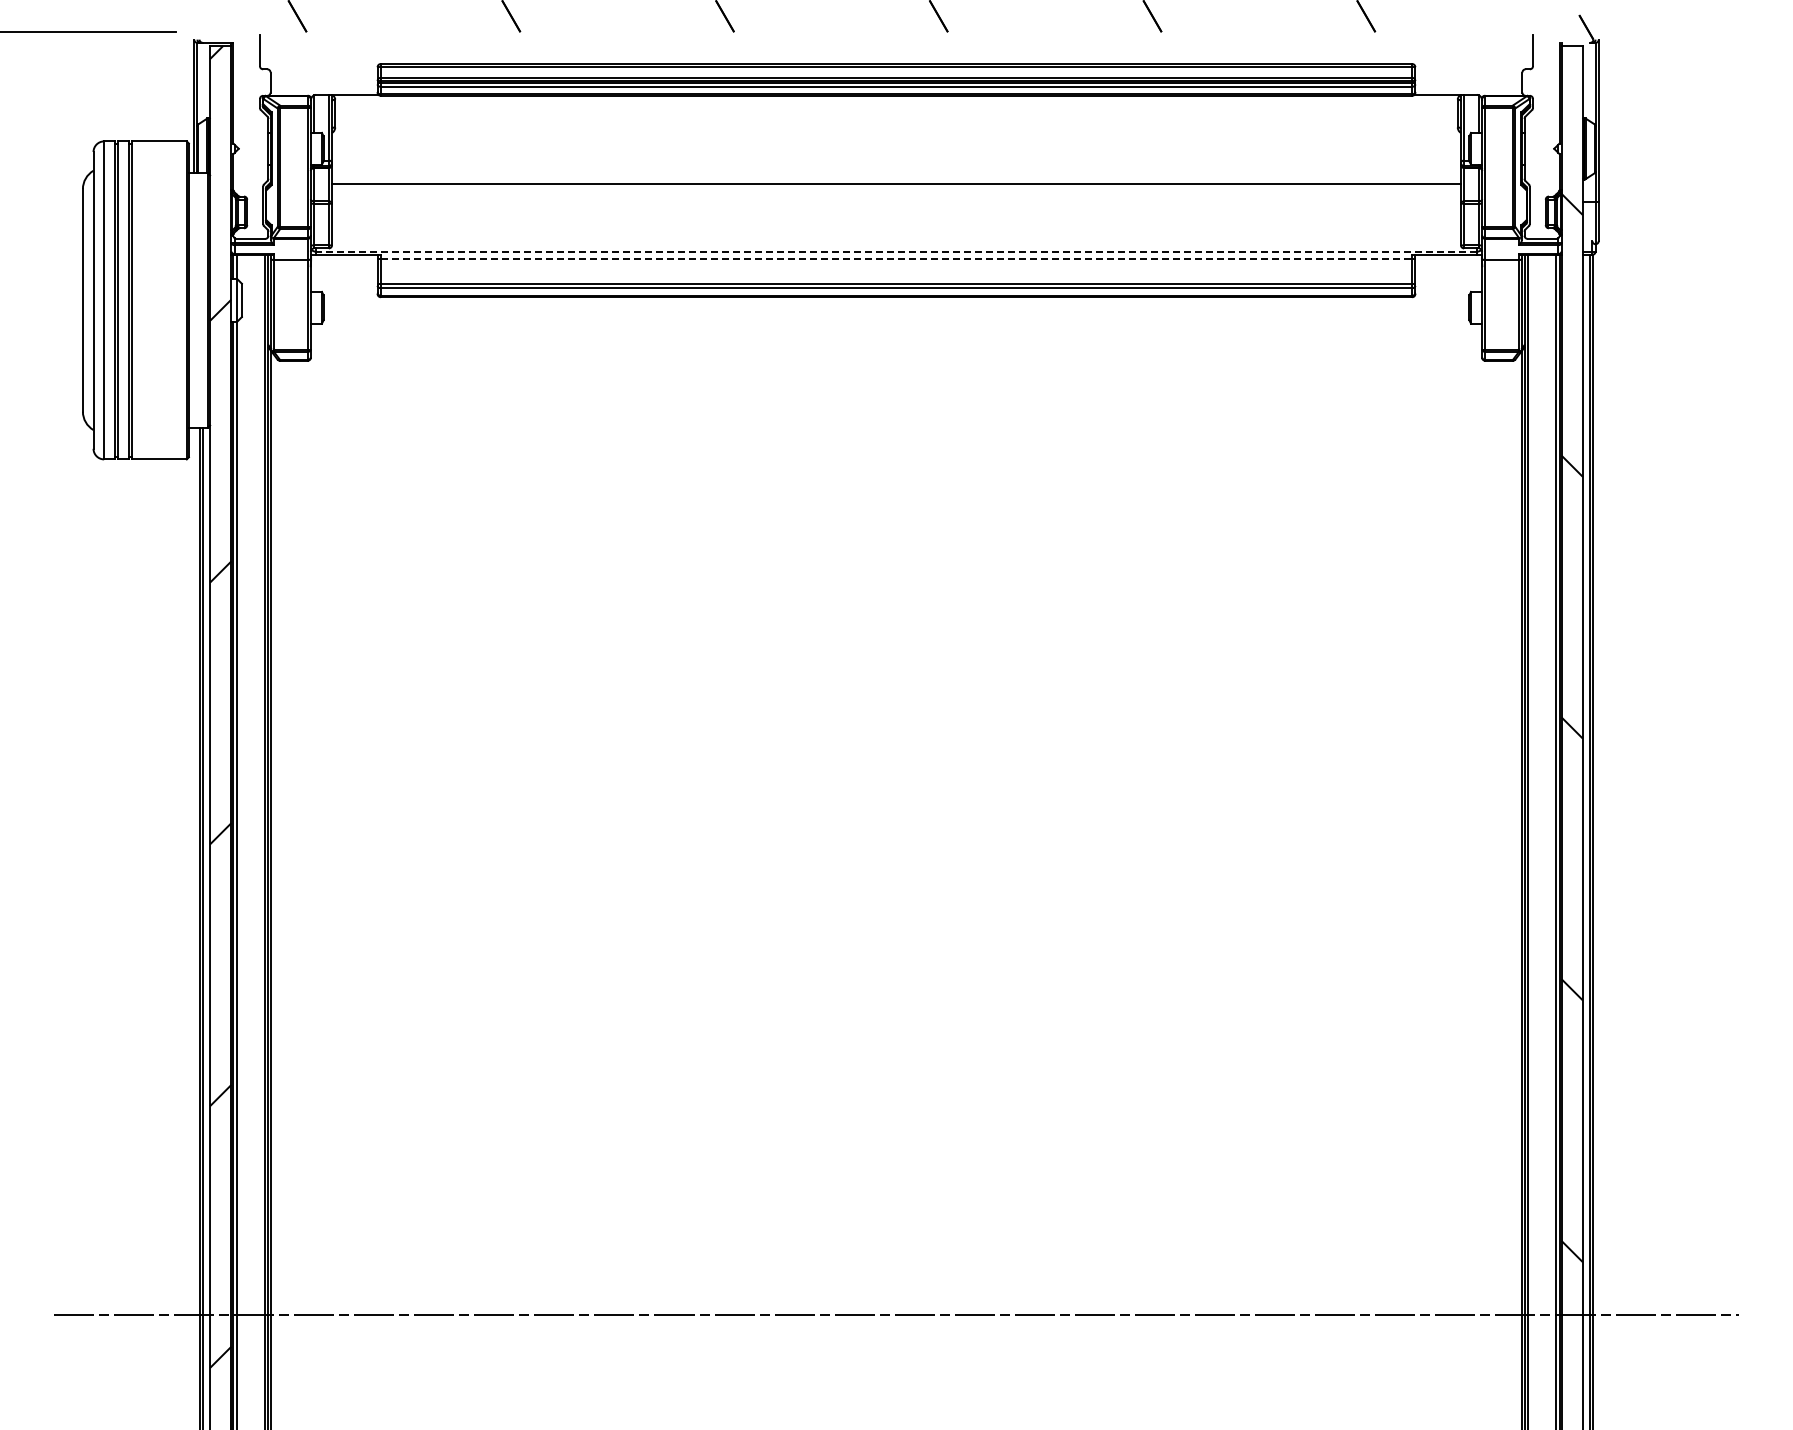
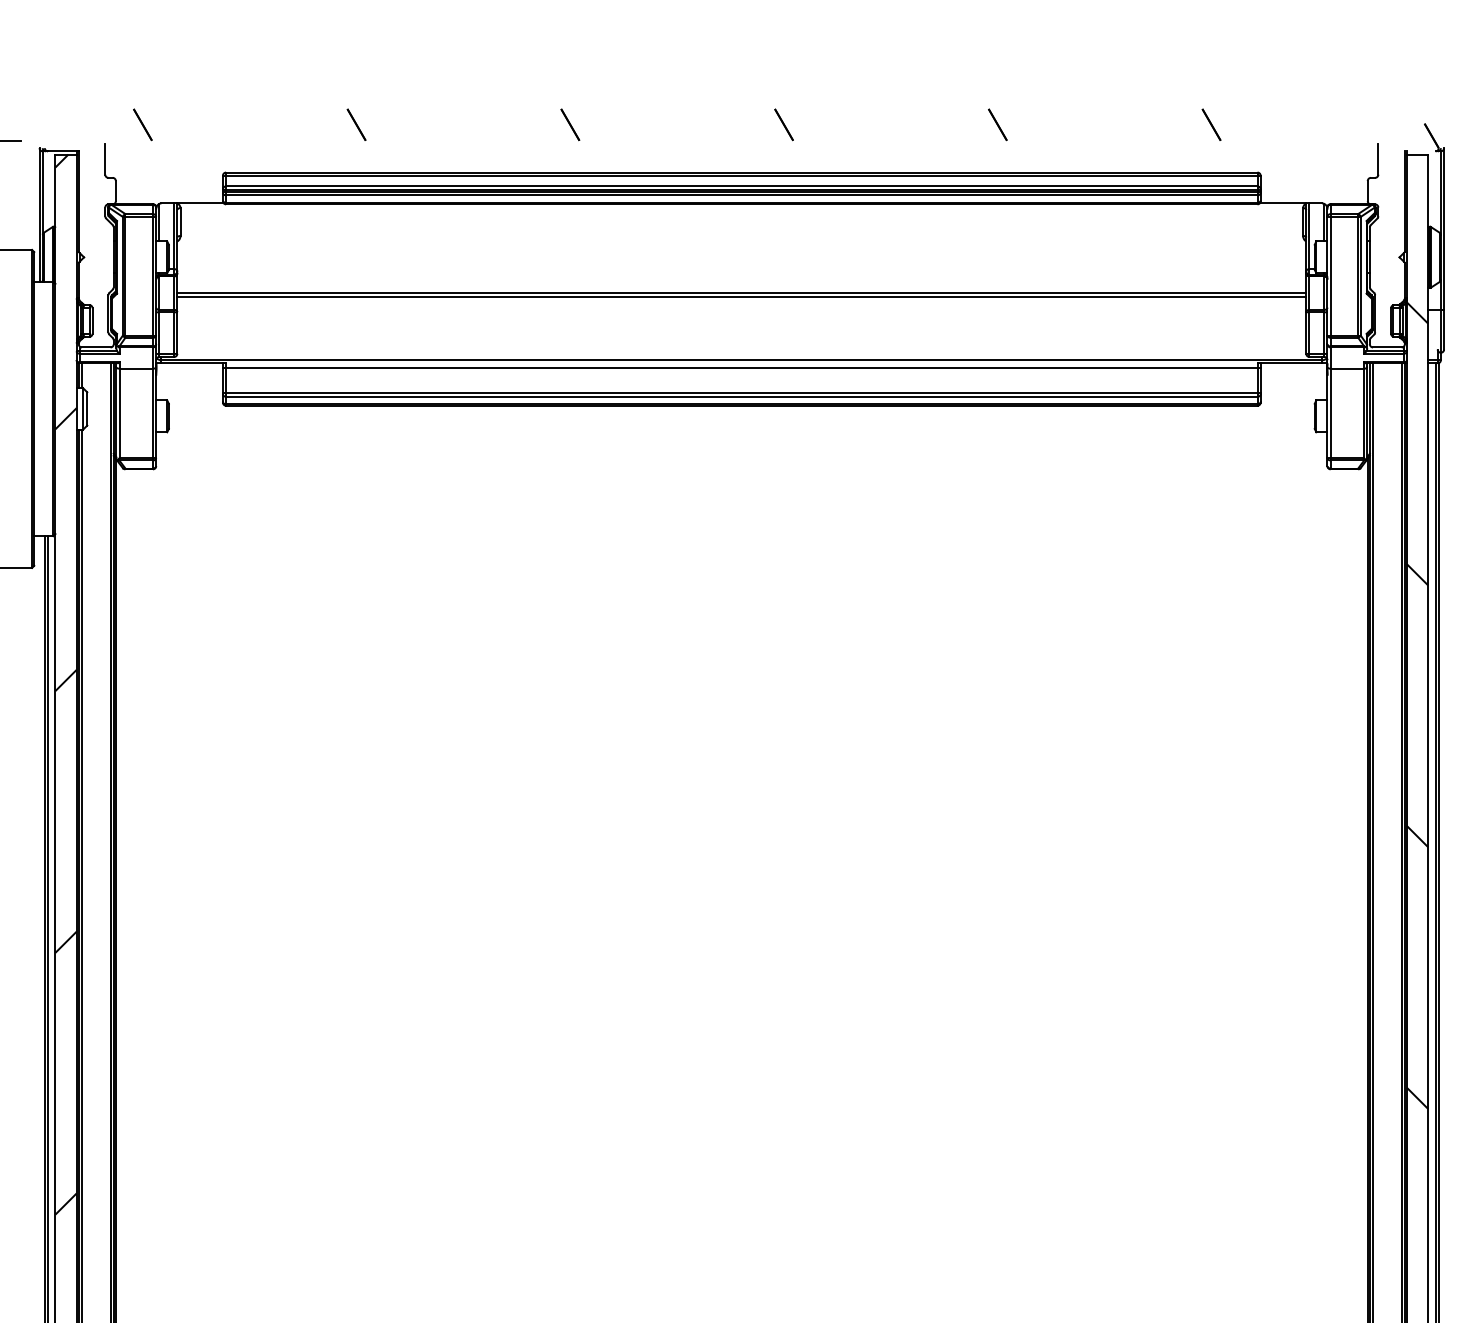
line: (896, 188) -> (741, 297), added
line: (896, 251) -> (741, 360), dashed -> solid
line: (896, 259) -> (741, 368), dashed -> solid

